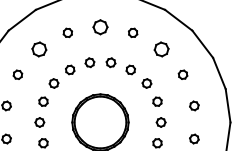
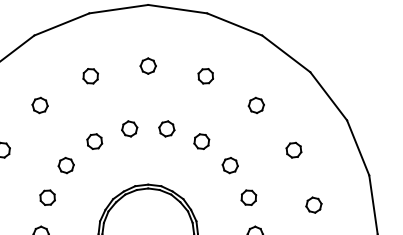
part: (100, 26) -> (148, 64), size x0.62
part: (38, 49) -> (38, 105), size x0.62
part: (161, 49) -> (255, 105), size x0.62

